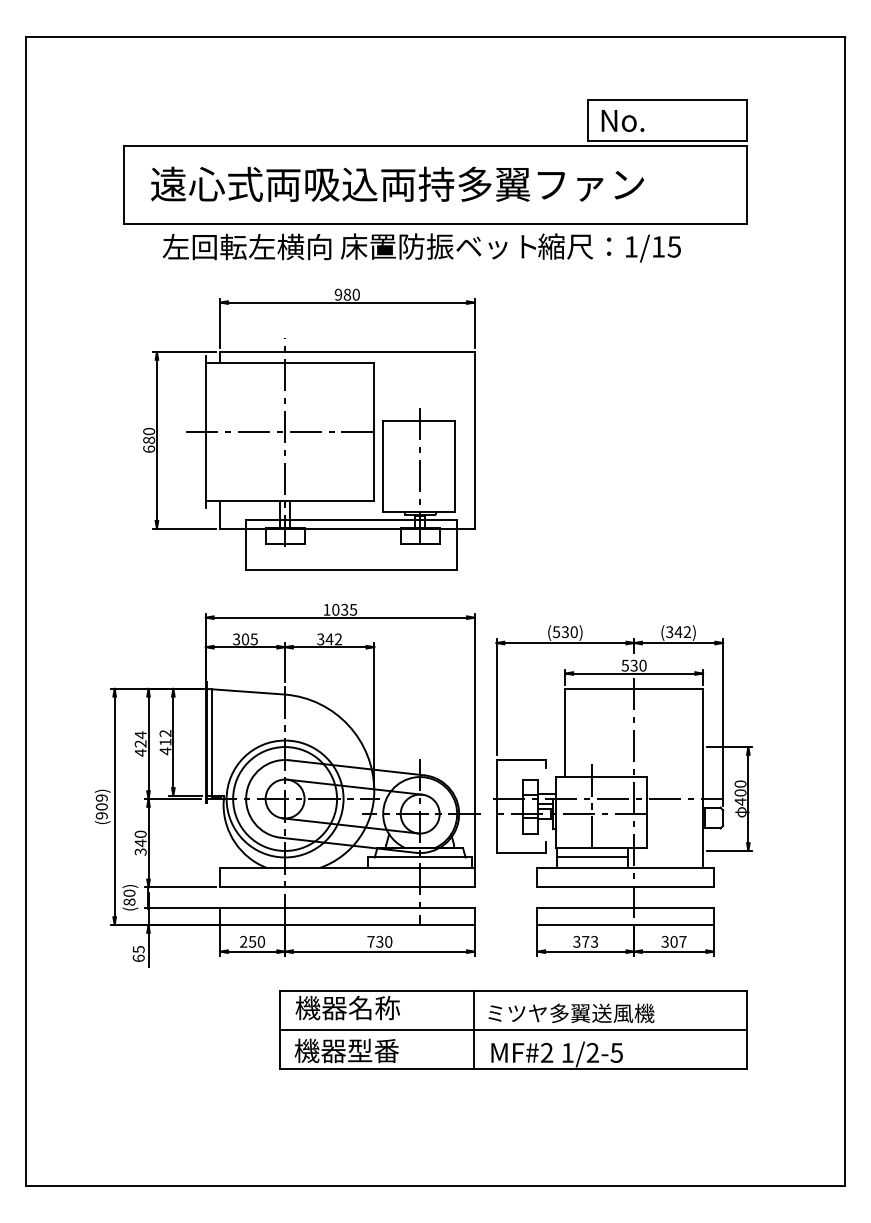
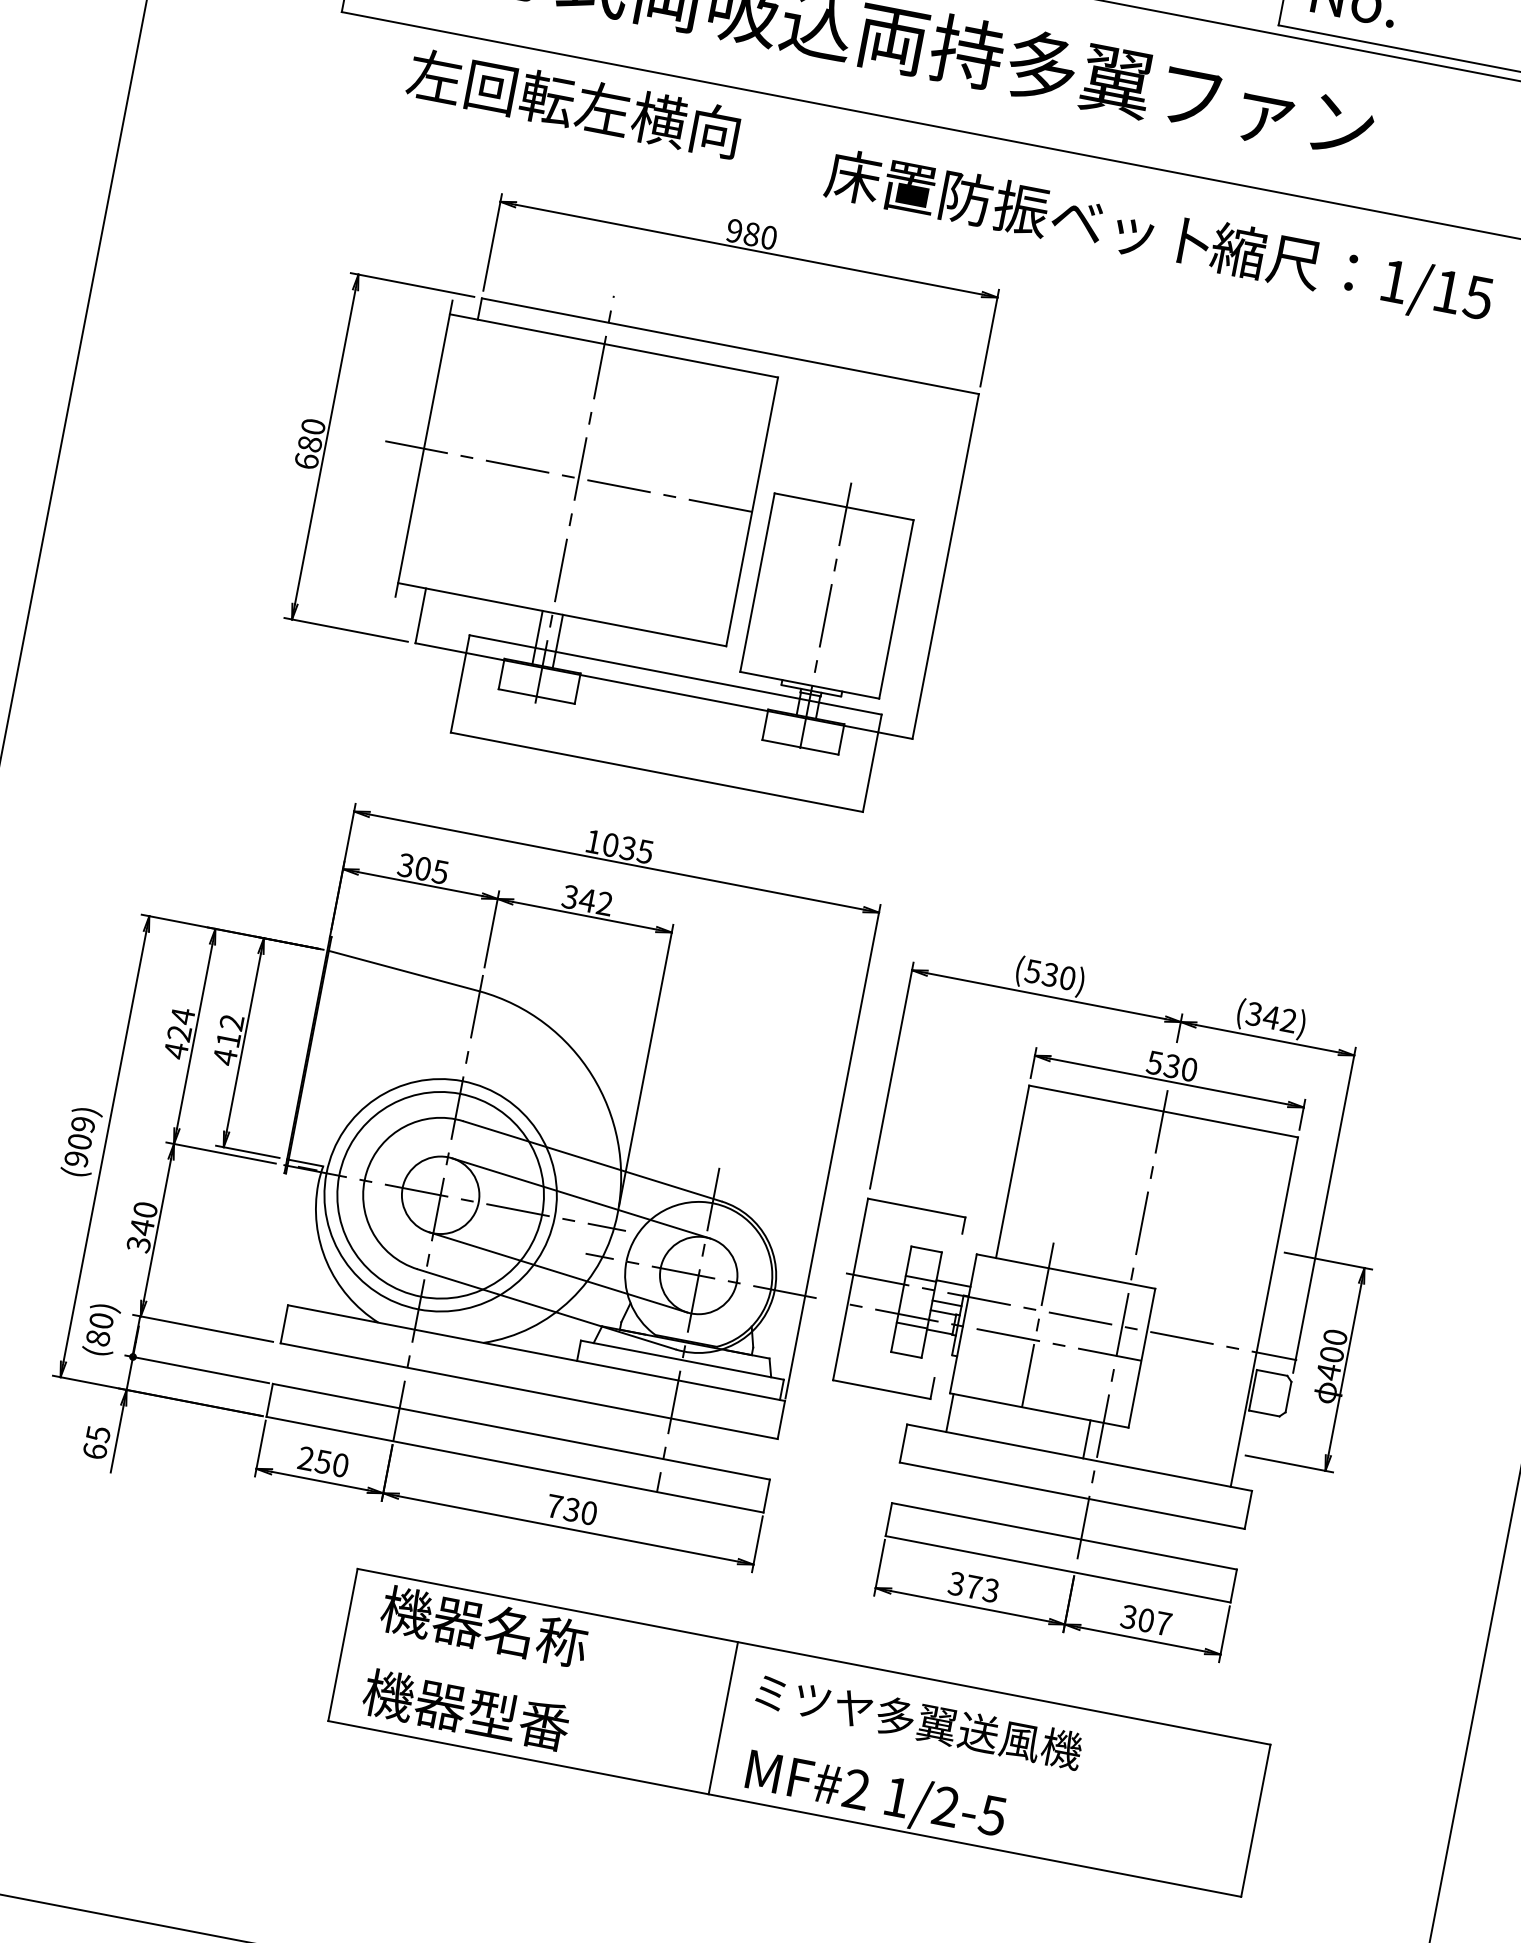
text: (510, 247) -> (1158, 237), moved
line: (212, 742) -> (320, 1057), removed
line: (592, 857) -> (1018, 1425), removed
line: (513, 1030) -> (799, 1733), removed

